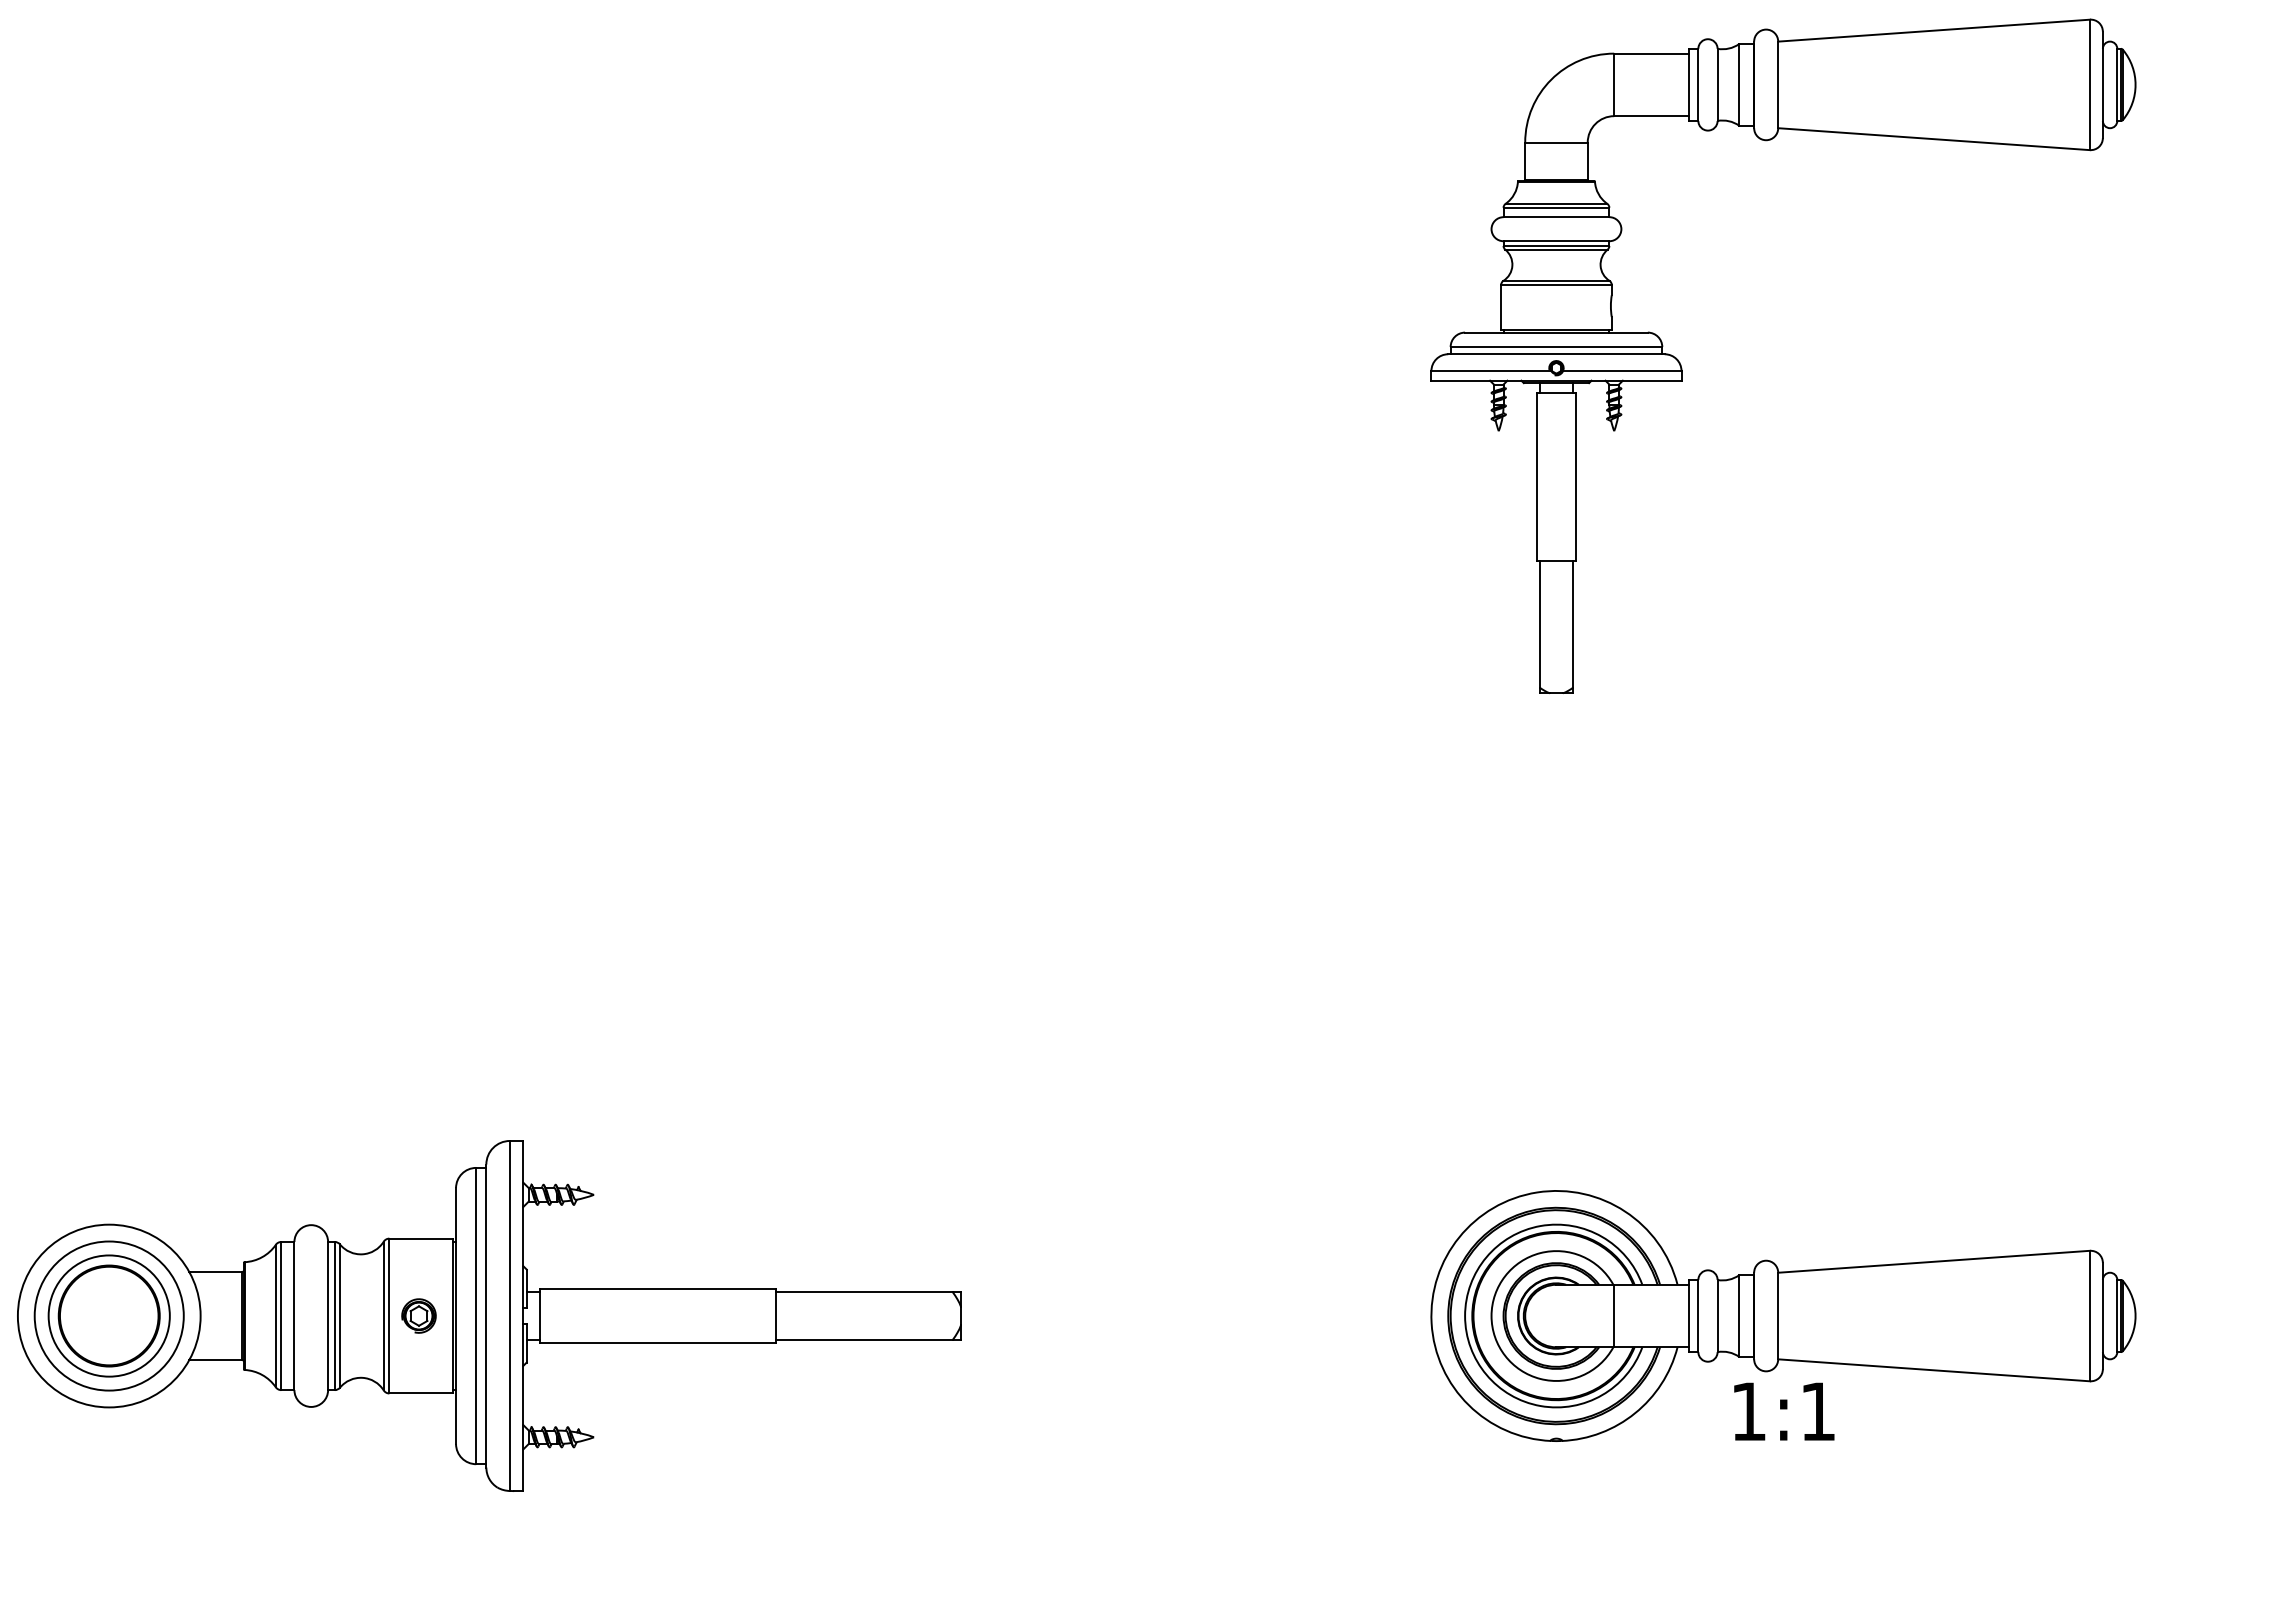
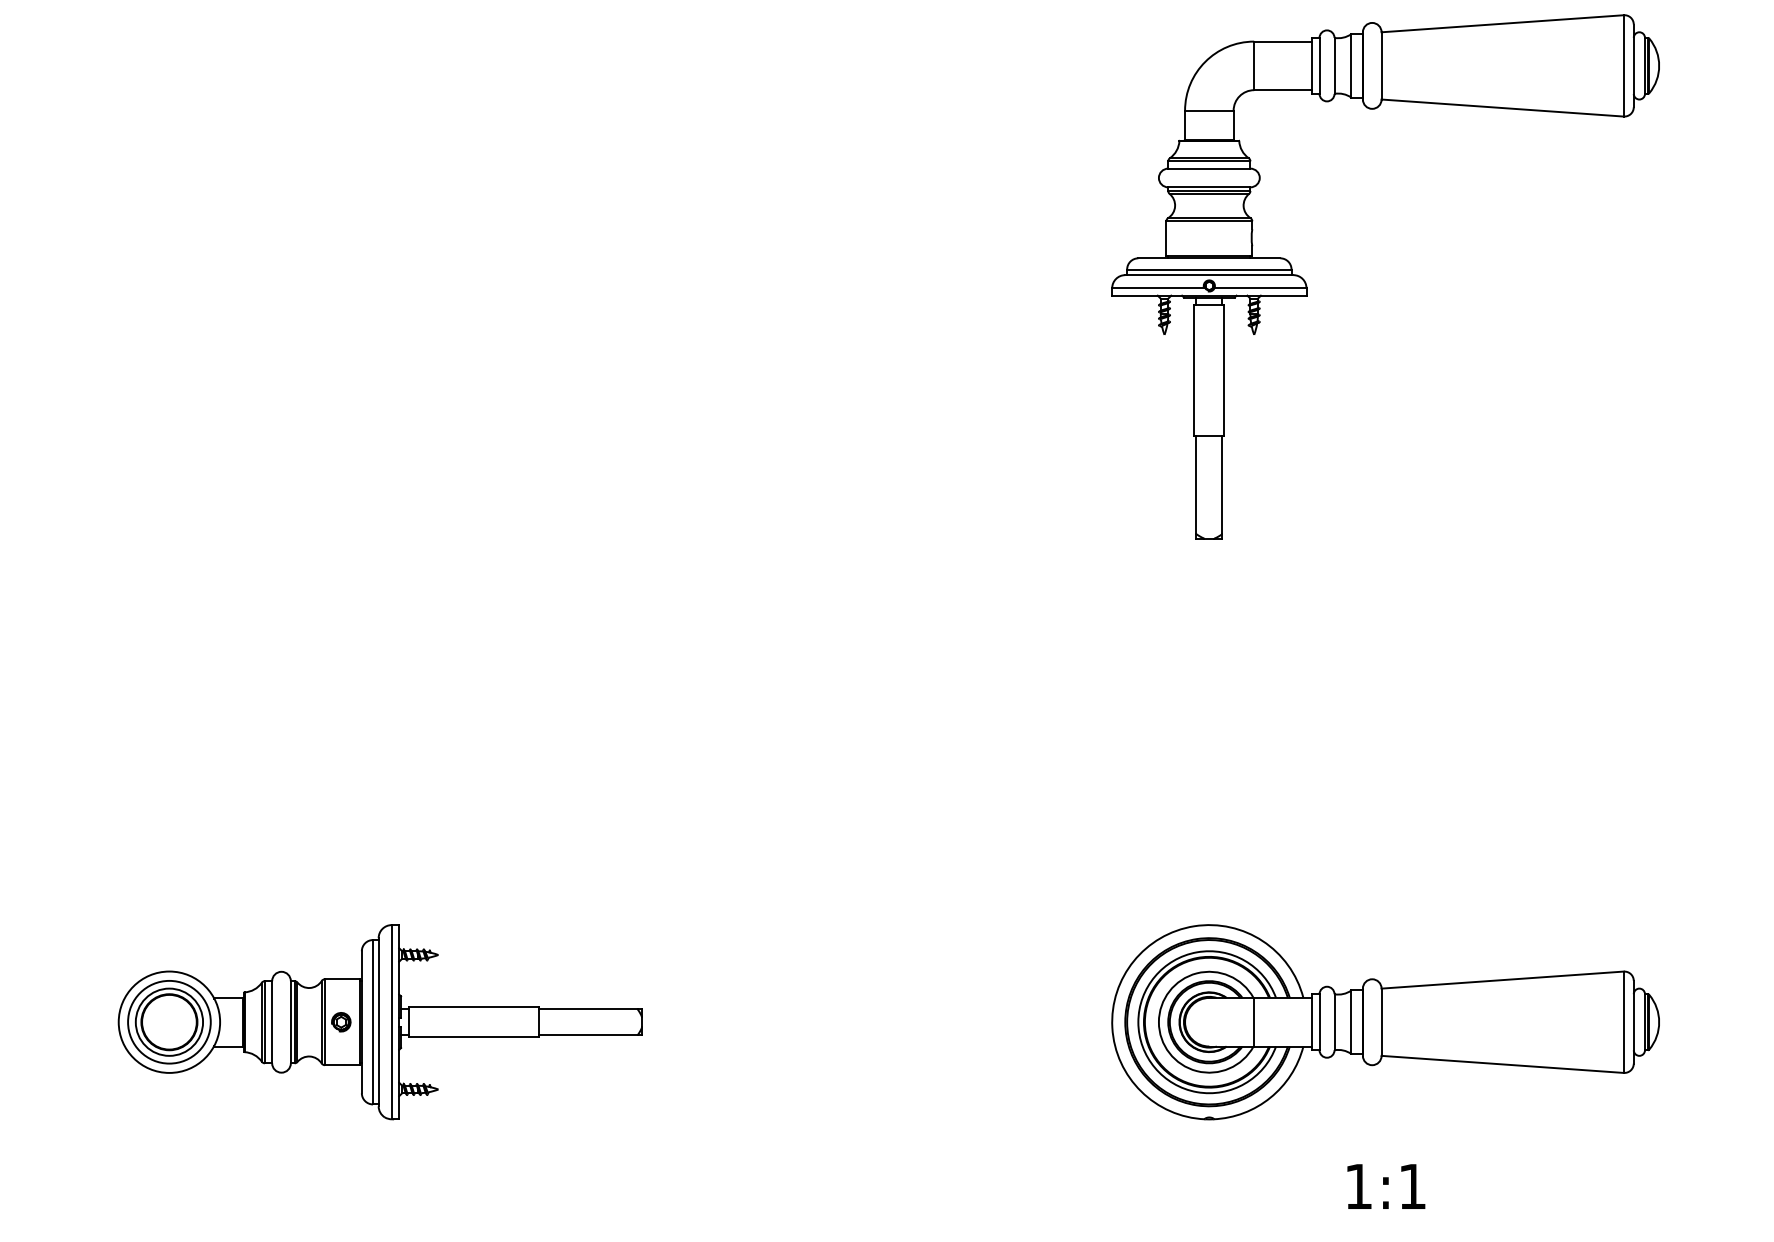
part: (488, 1315) -> (379, 1021), size x0.71
text: (1784, 1411) -> (1386, 1186), moved

